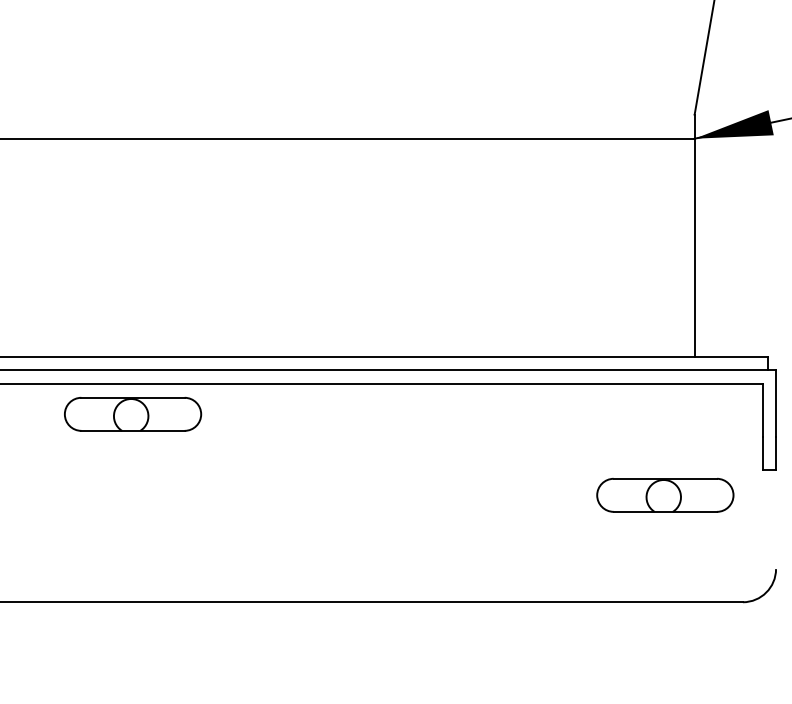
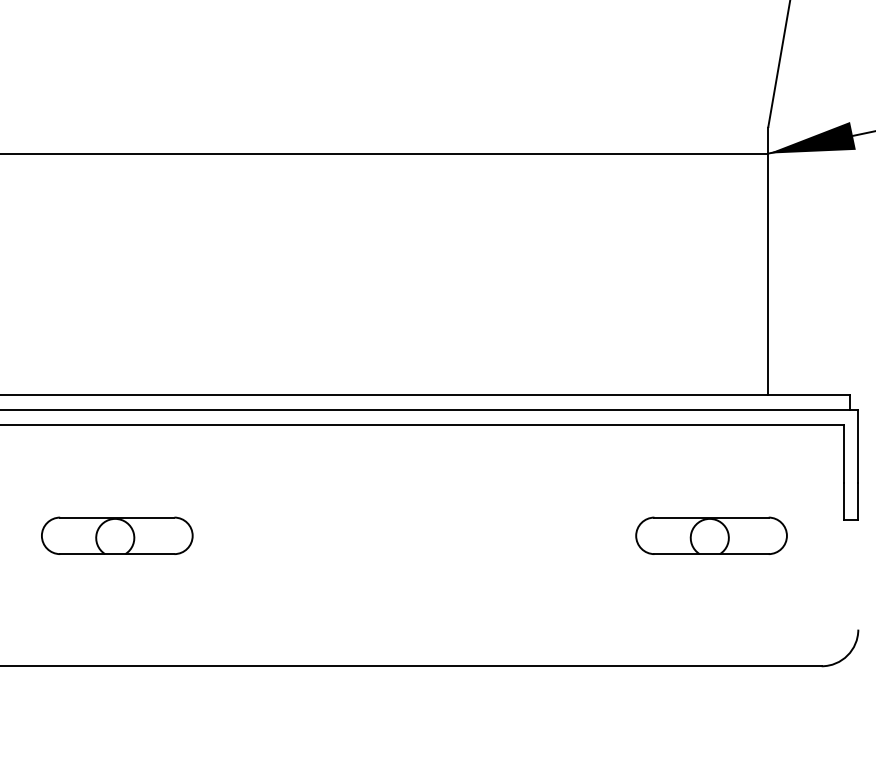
part: (133, 414) -> (117, 536), moved
part: (665, 494) -> (711, 534), moved

